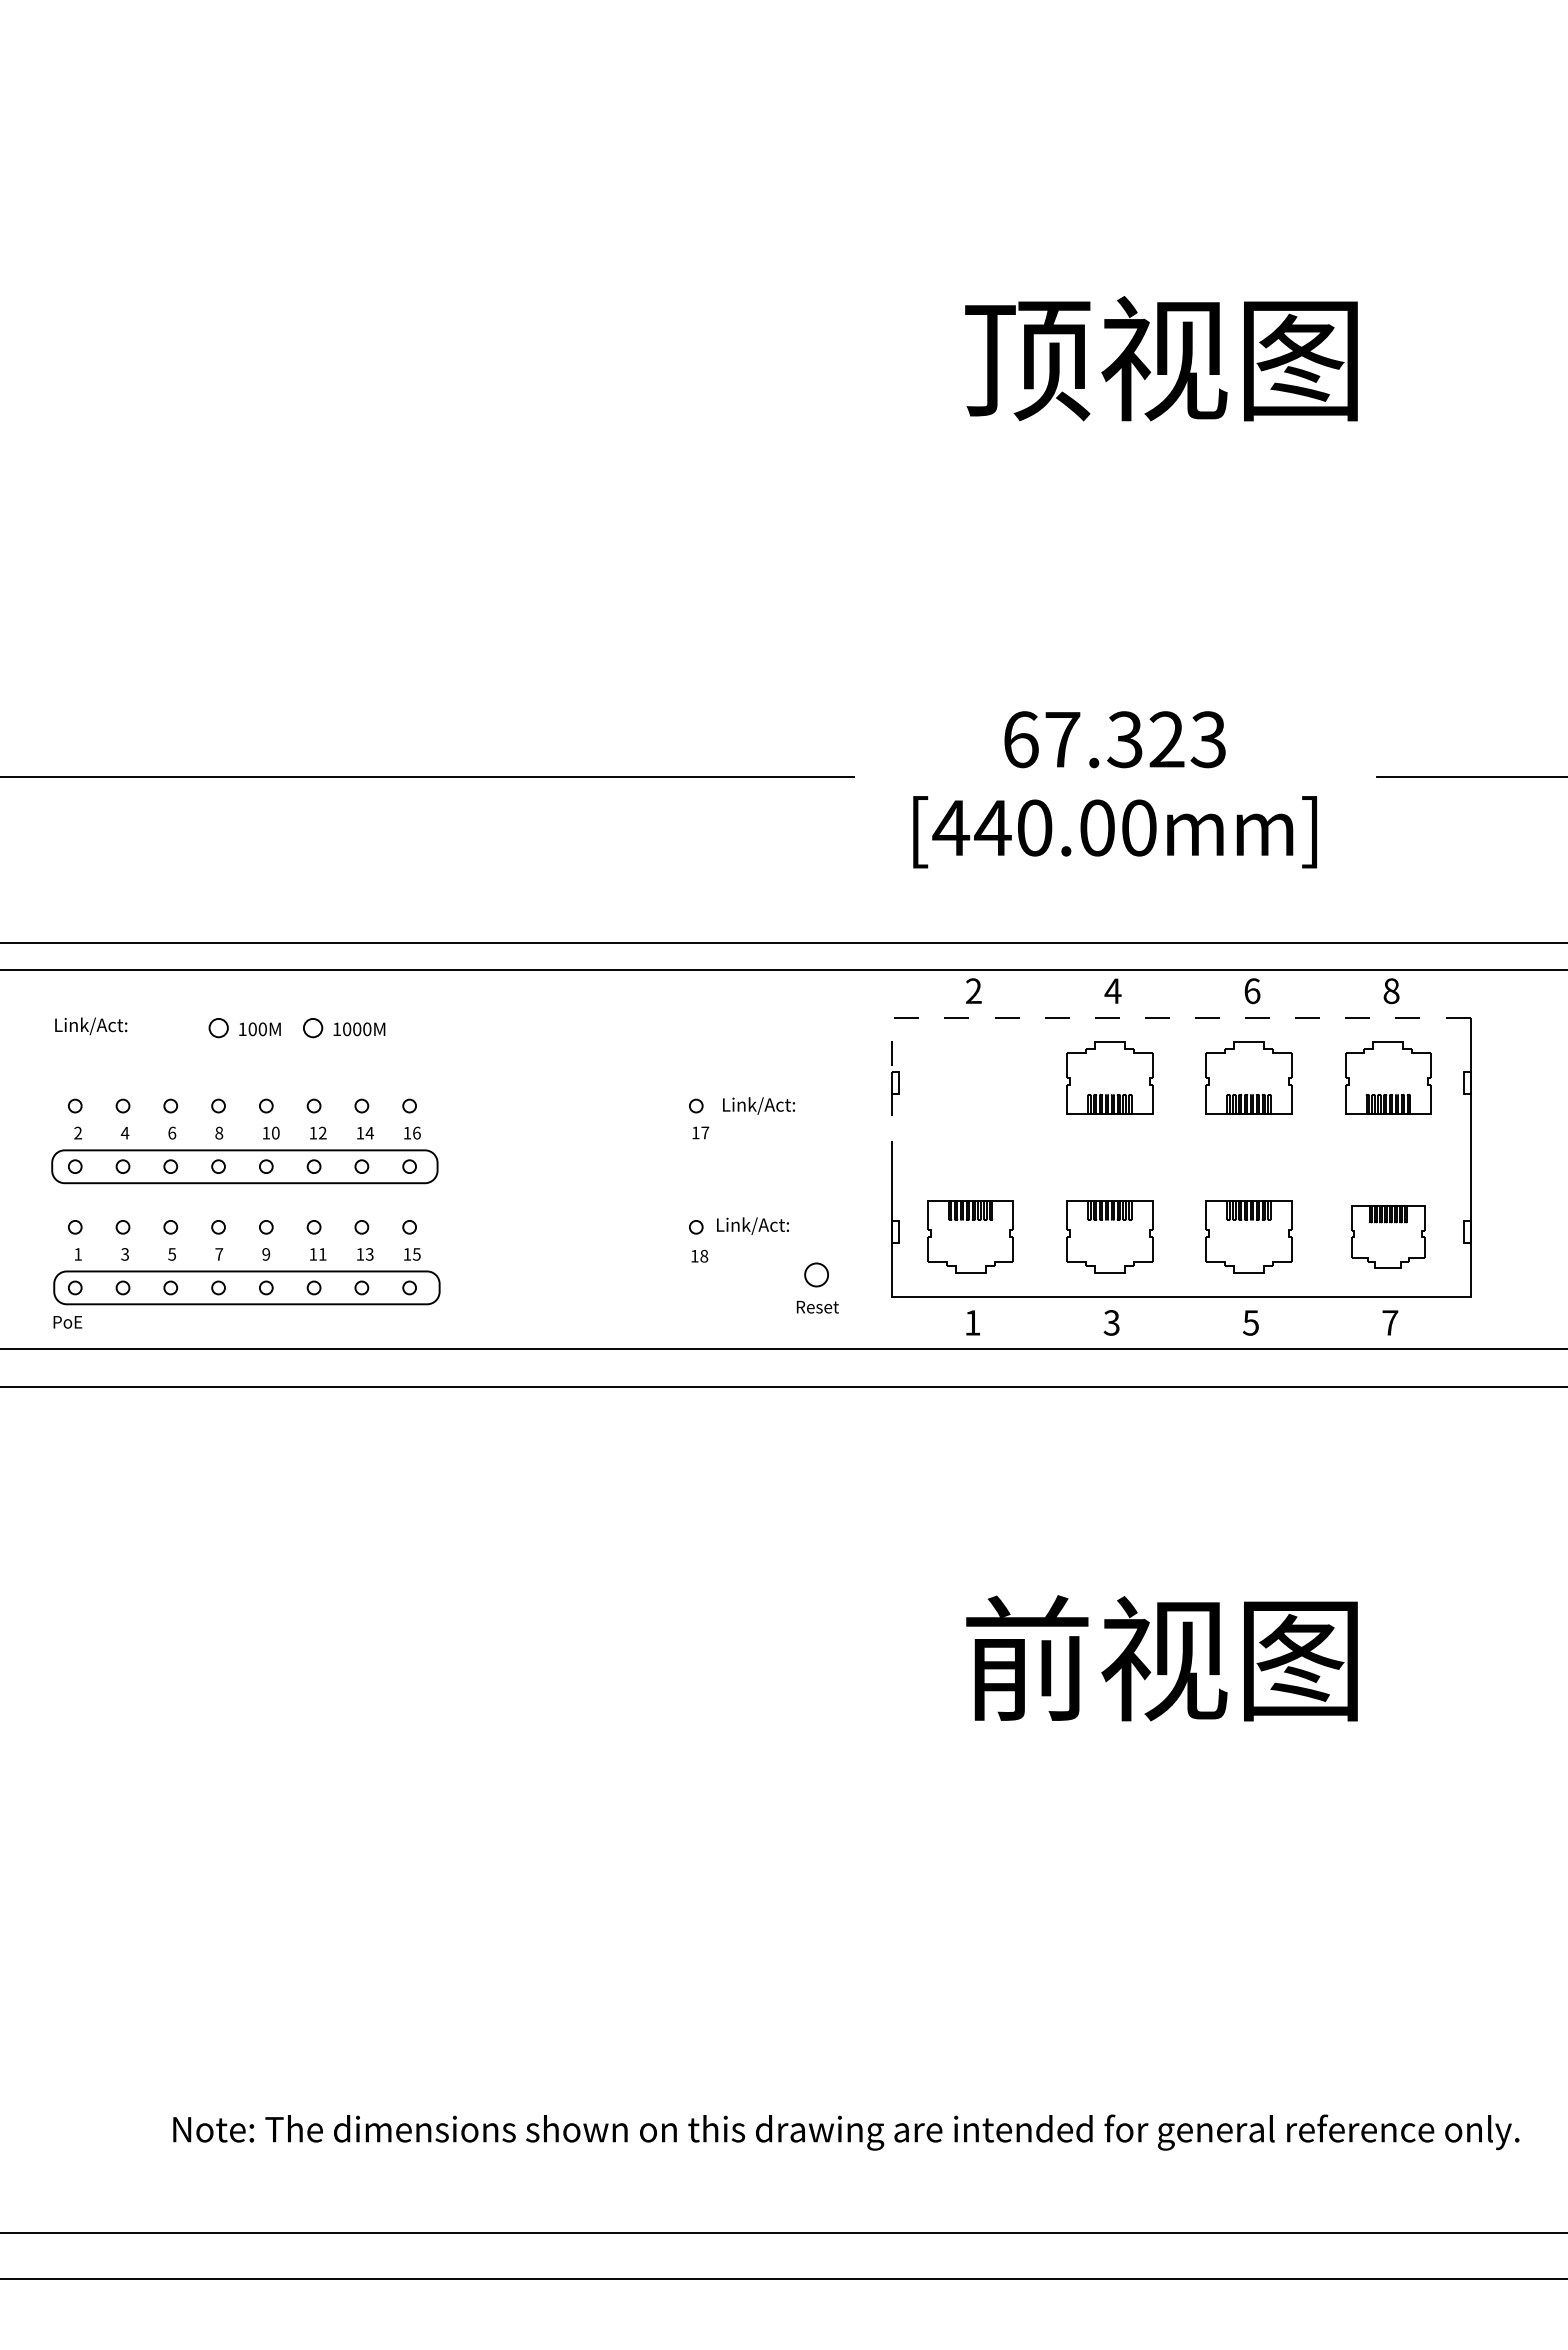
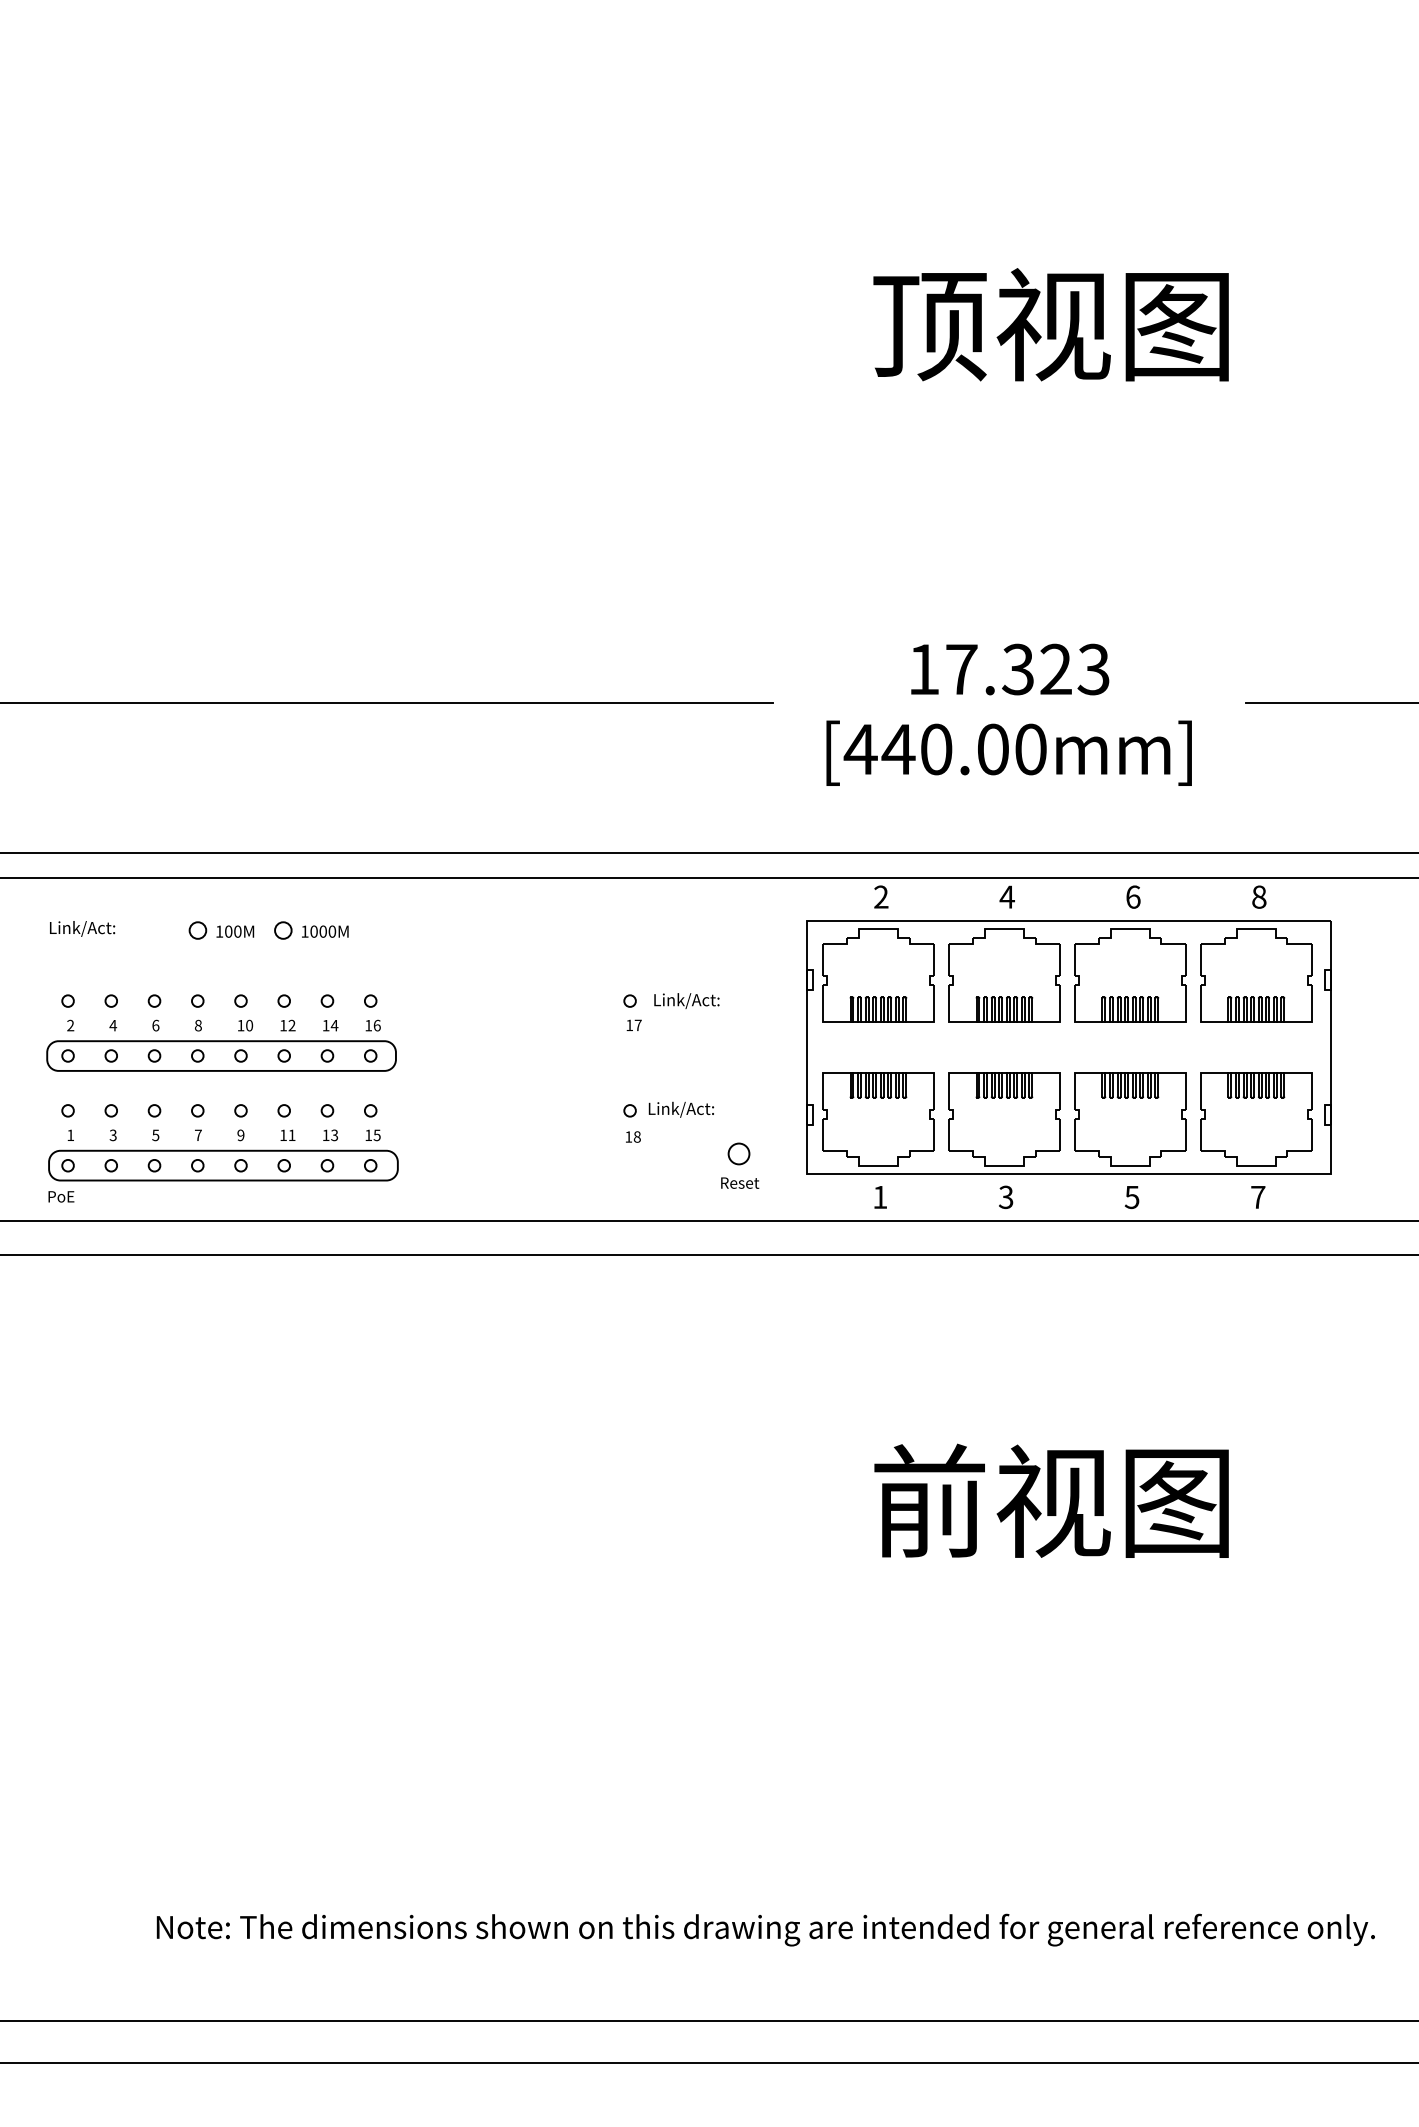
text: (1021, 739) -> (924, 669), 67.323 -> 17.323
line: (1110, 1017) -> (1004, 920), dashed -> solid
part: (970, 1077) -> (878, 975), added
part: (1109, 1077) -> (1004, 975), size x1.43
part: (1248, 1077) -> (1129, 975), size x1.43
part: (1387, 1077) -> (1255, 975), size x1.43
part: (970, 1236) -> (878, 1119), size x1.43
part: (1109, 1236) -> (1004, 1119), size x1.43
part: (1248, 1236) -> (1129, 1119), size x1.43
part: (1387, 1236) -> (1255, 1119), size x1.67

